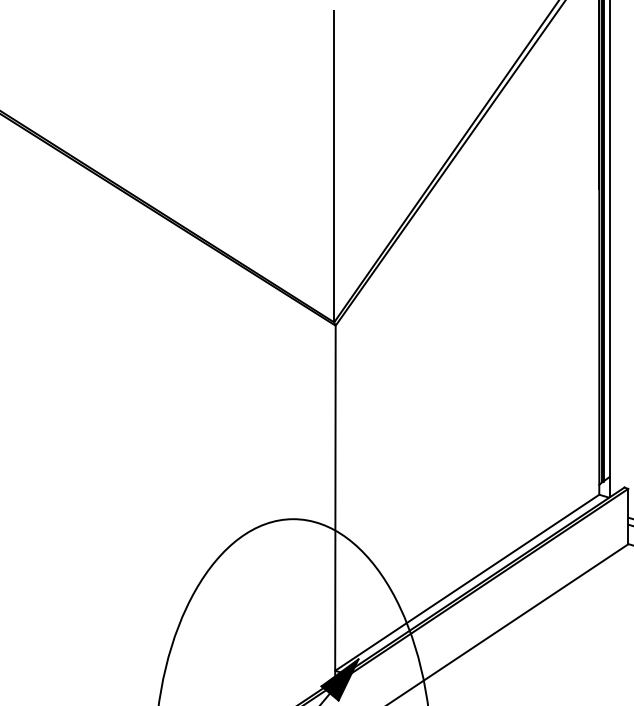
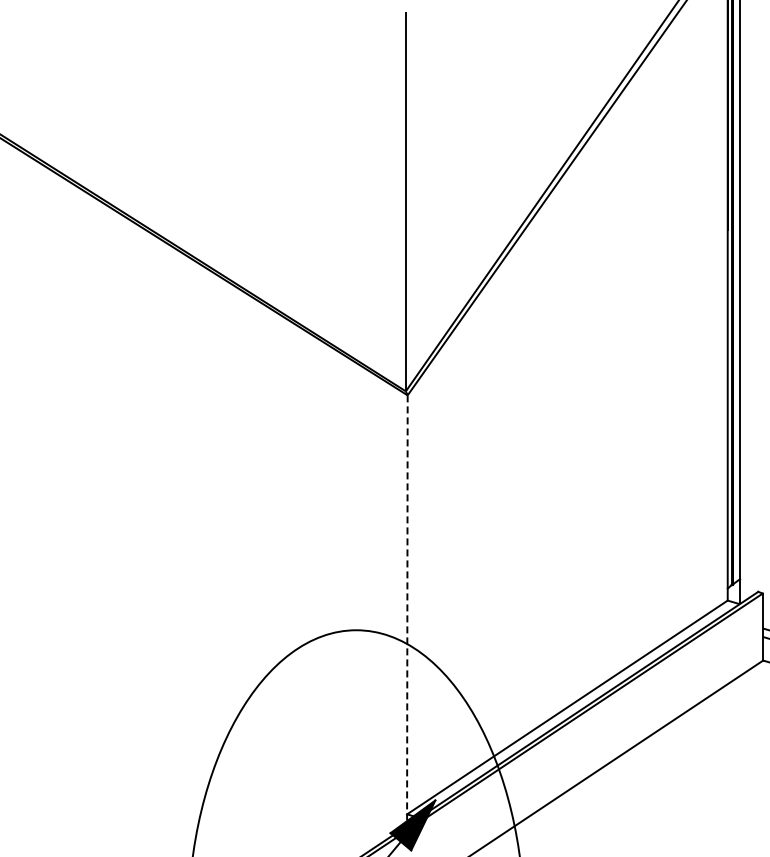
line: (335, 503) -> (407, 611), solid -> dashed

